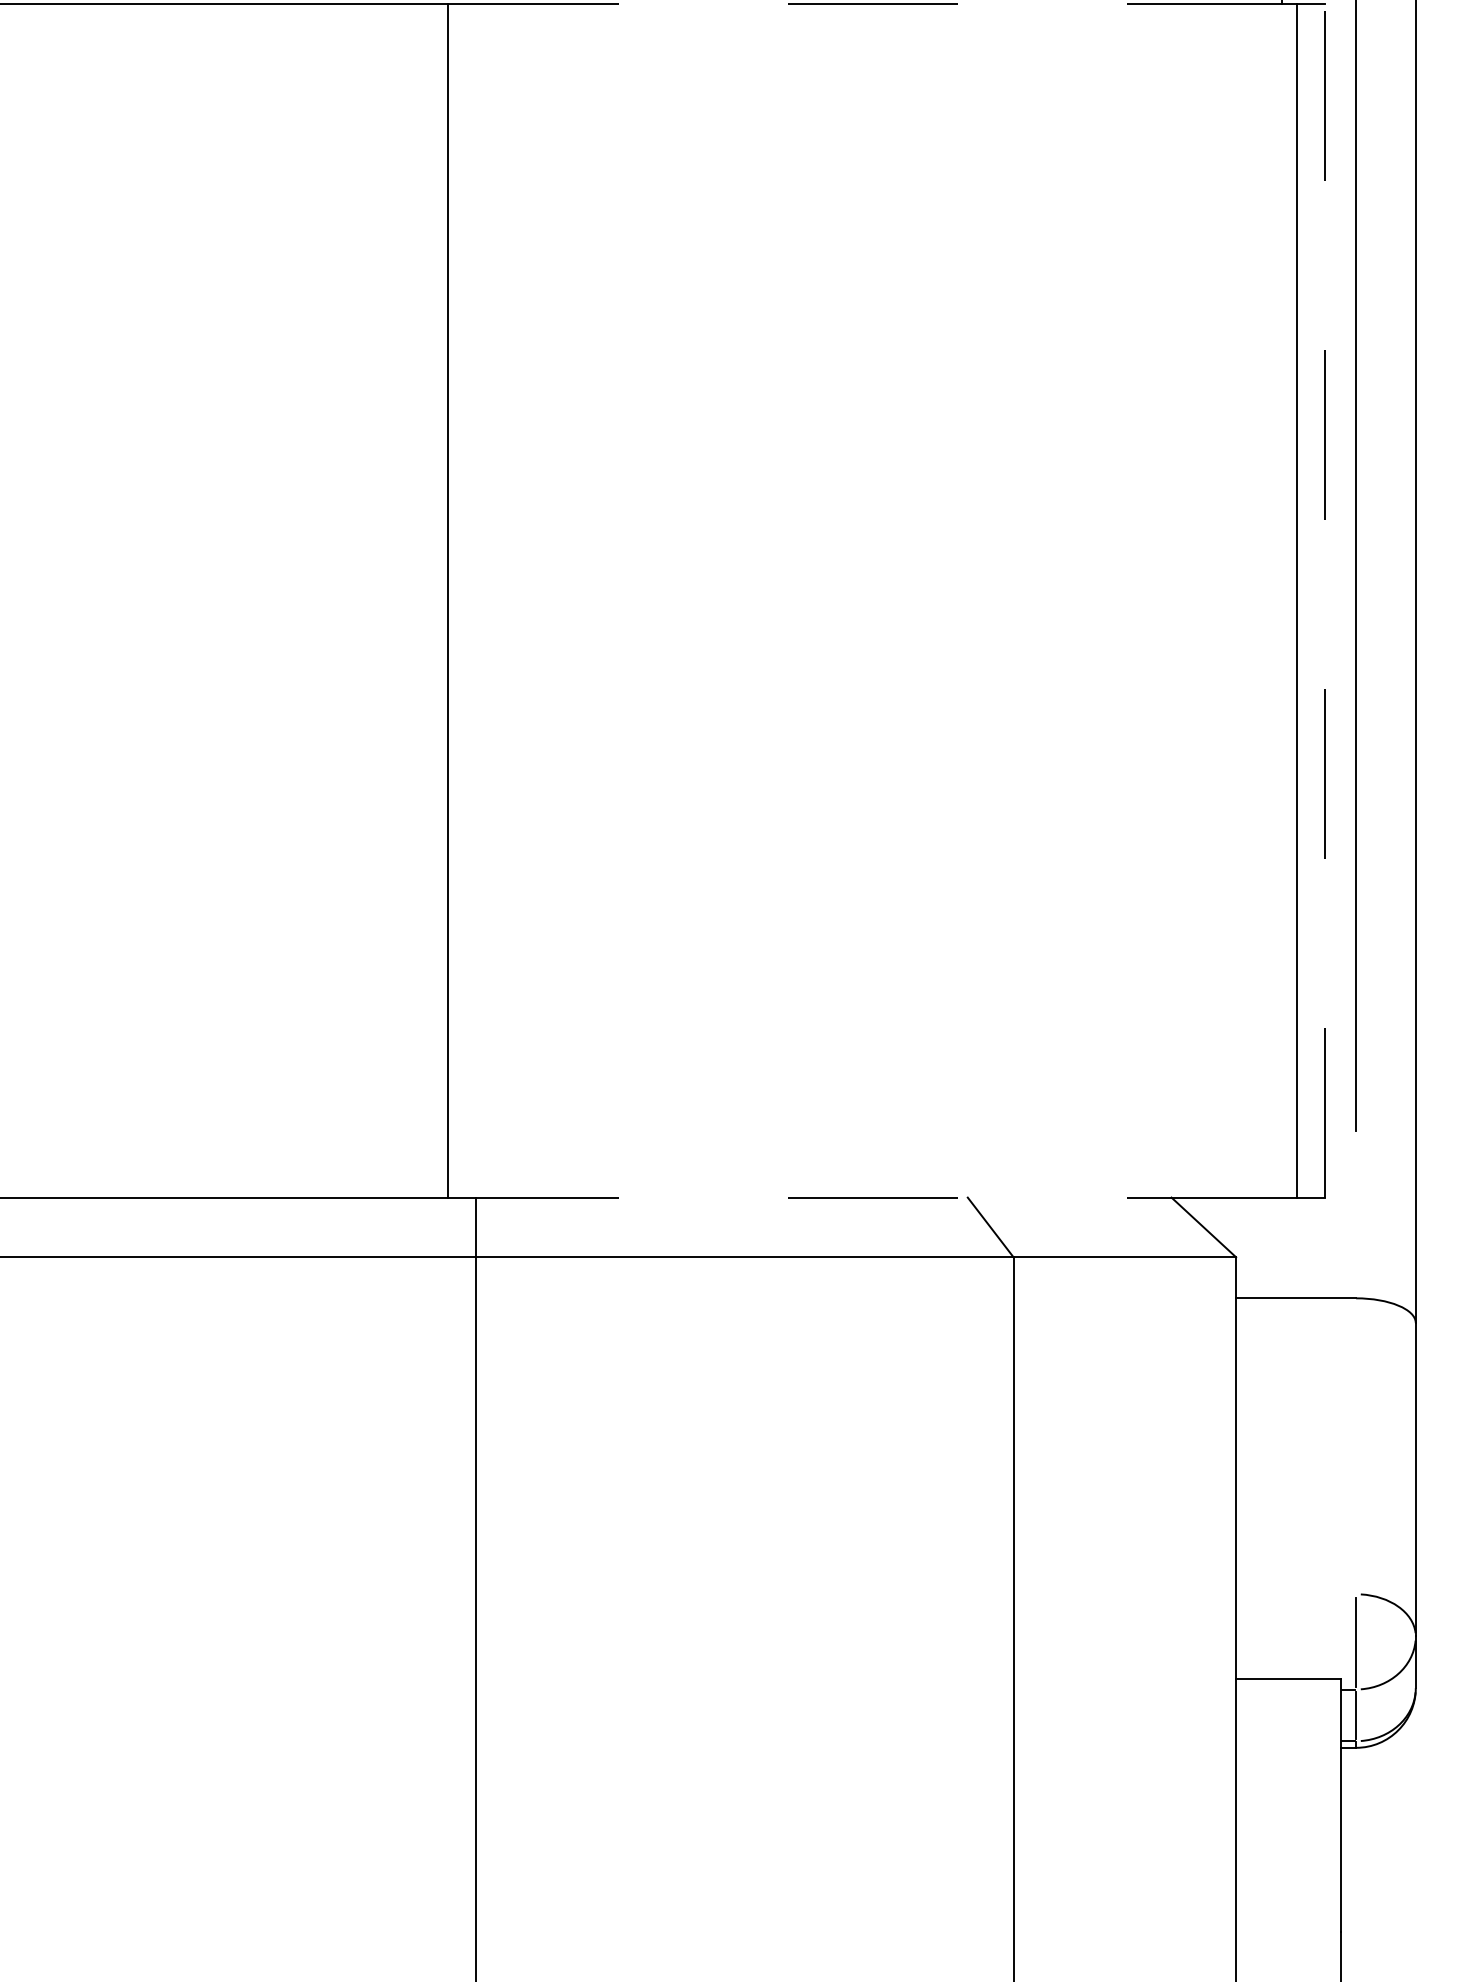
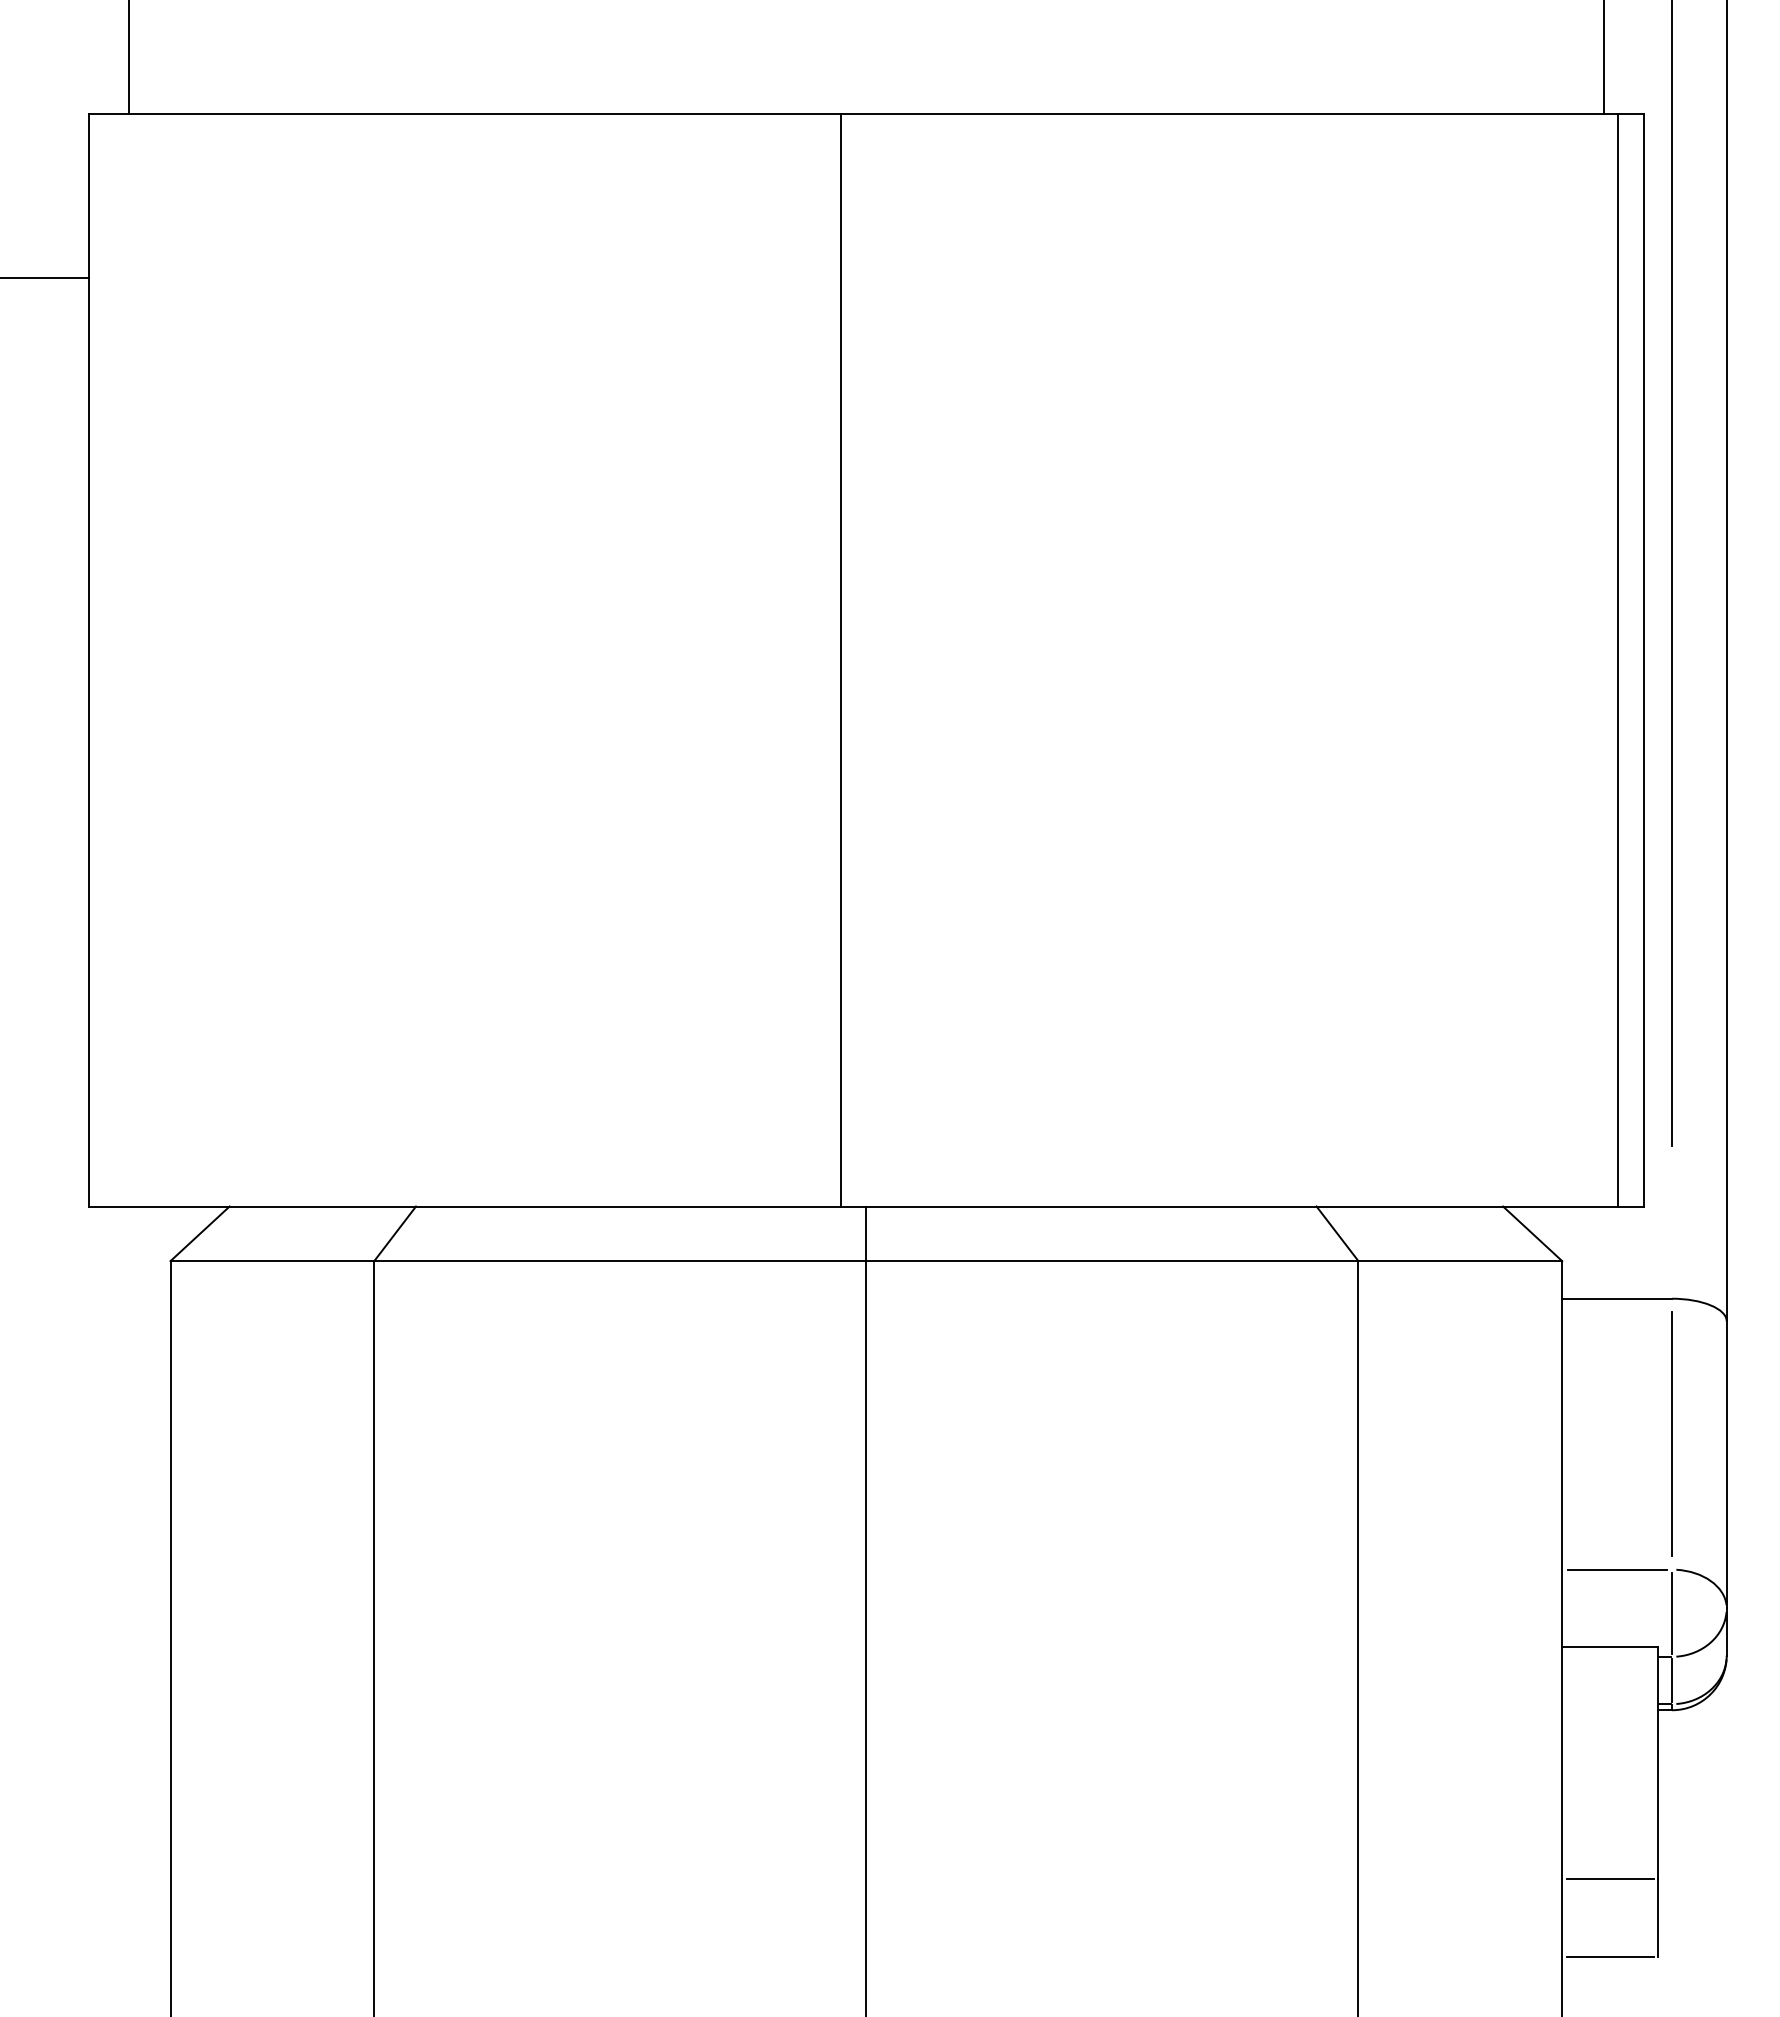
line: (872, 4) -> (1229, 114), dashed -> solid
line: (1324, 600) -> (1643, 659), dashed -> solid
line: (872, 1197) -> (1229, 1206), dashed -> solid
line: (1355, 1445) -> (1671, 1433), added
line: (1295, 1594) -> (1616, 1569), added
line: (1288, 1932) -> (1610, 1879), added

